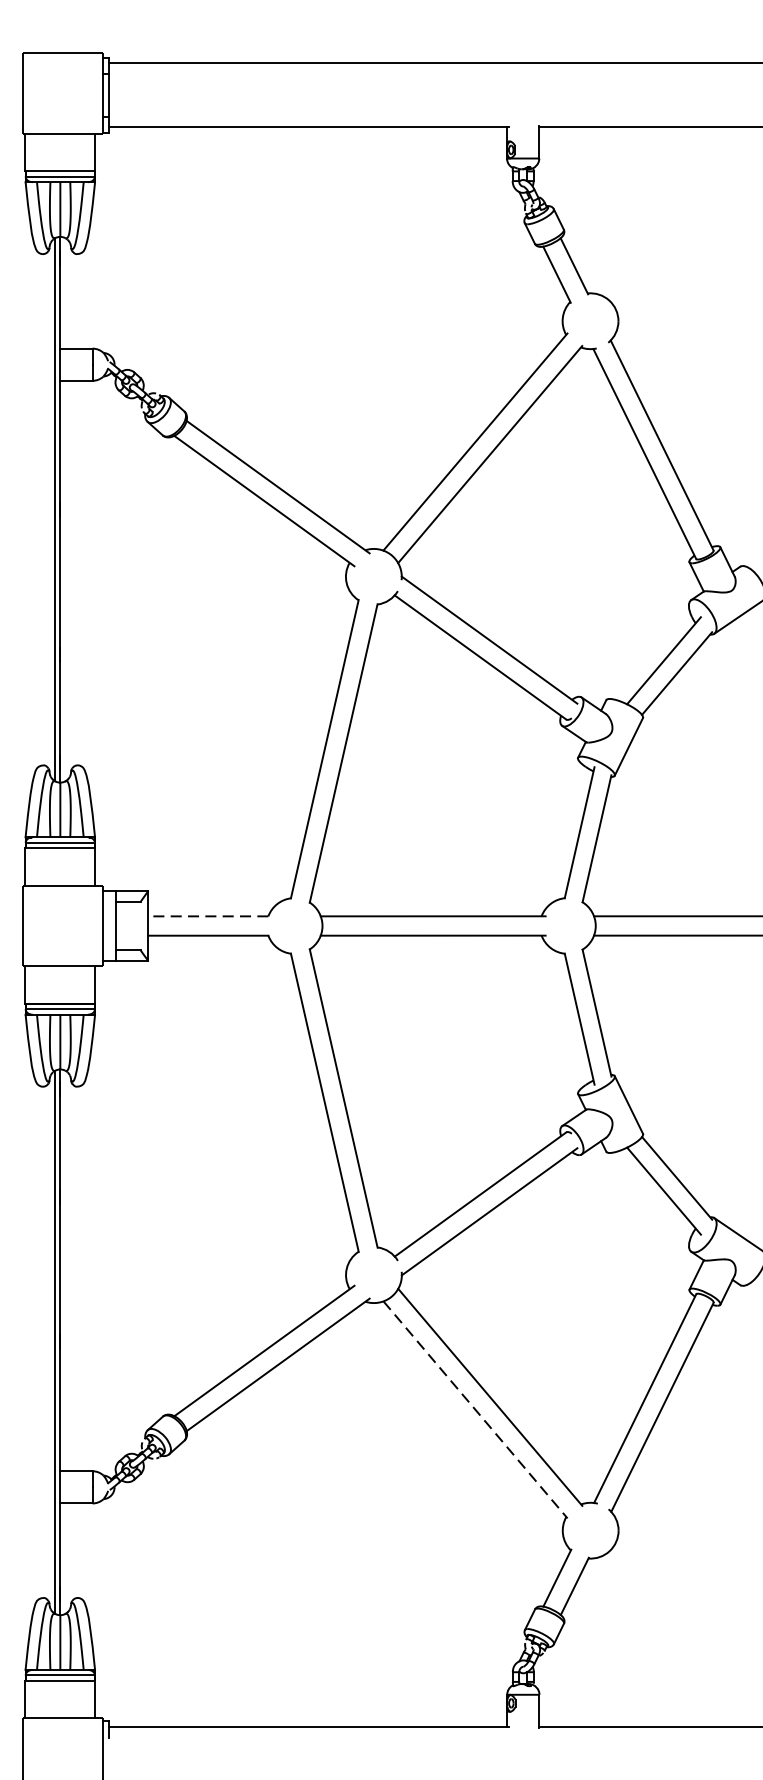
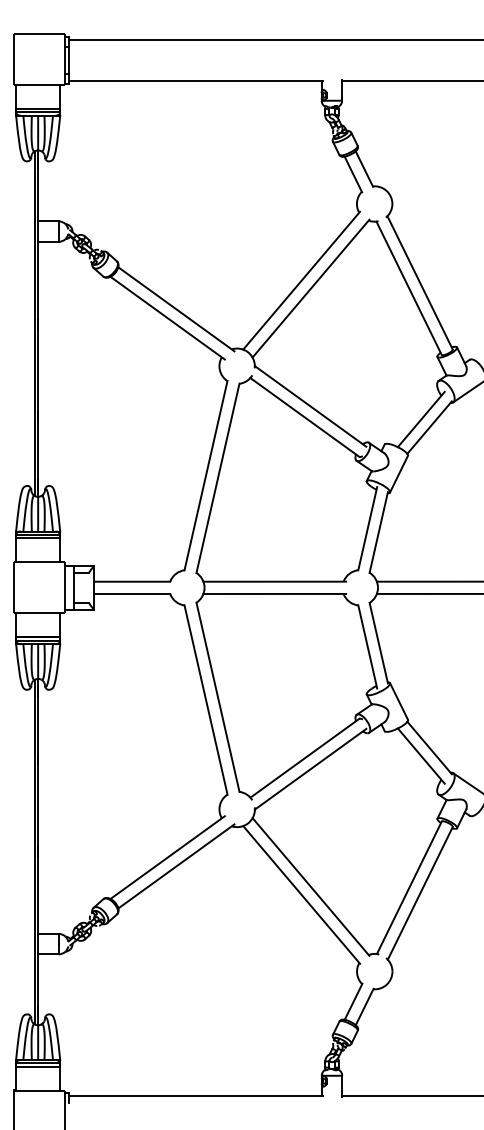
line: (207, 915) -> (131, 581), dashed -> solid
line: (476, 1410) -> (302, 895), dashed -> solid

